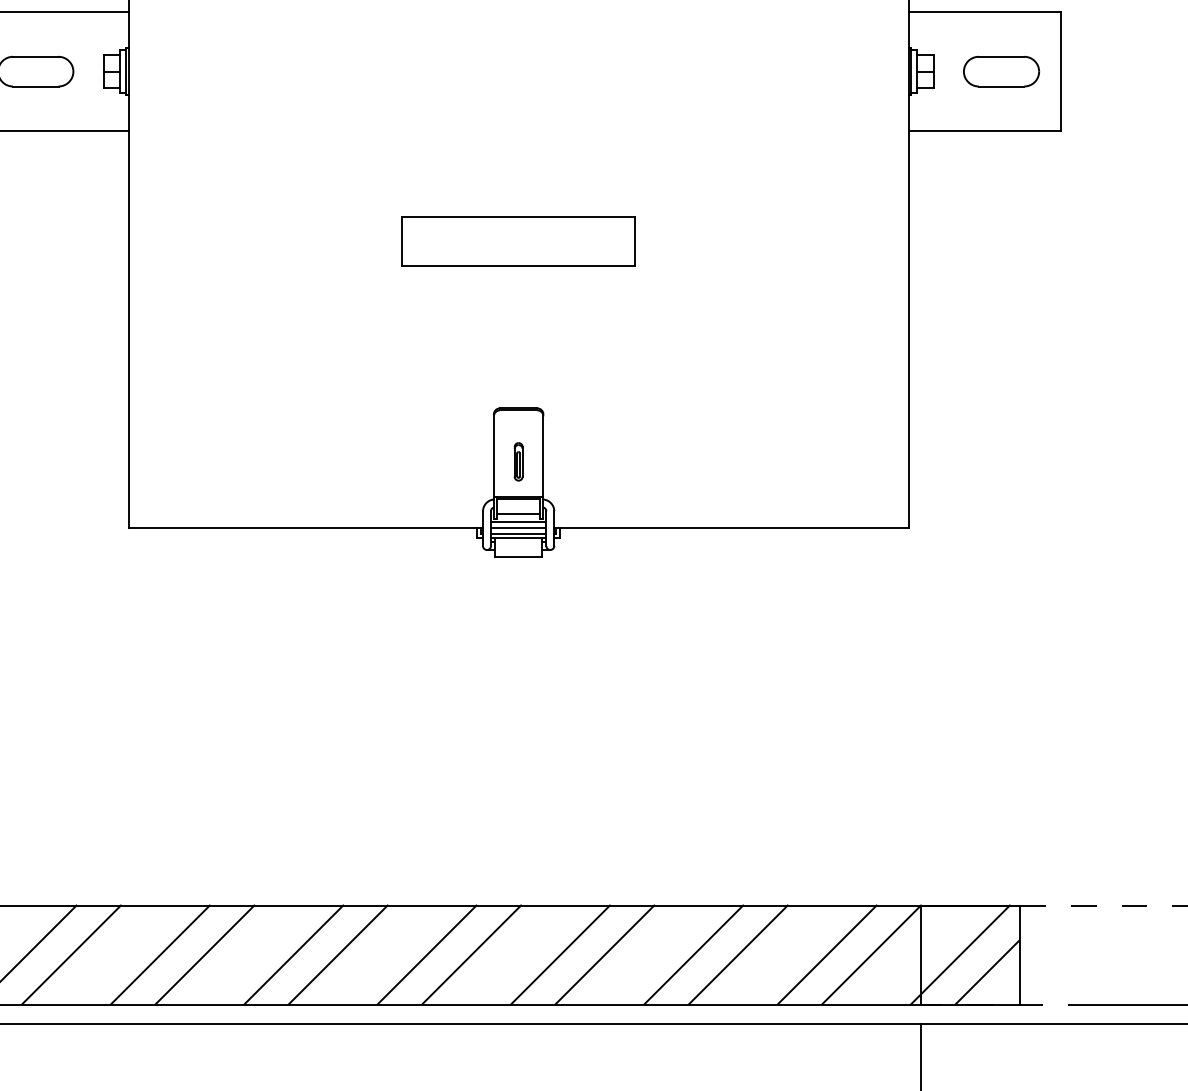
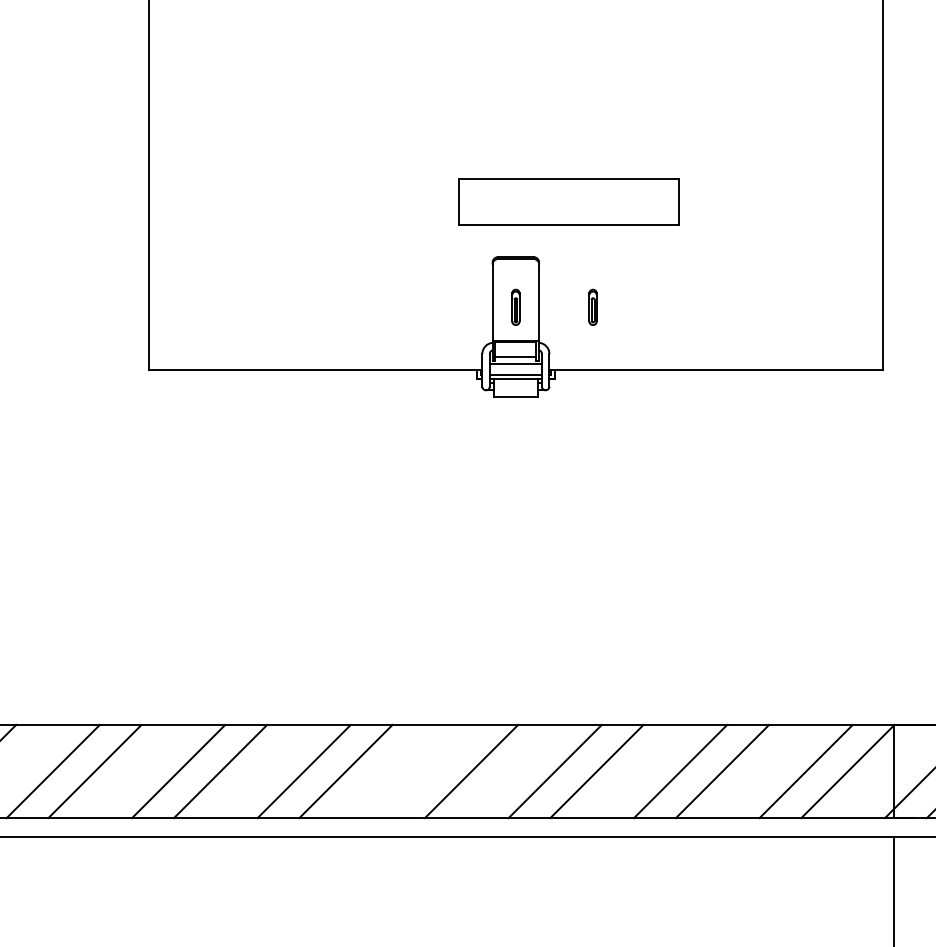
part: (518, 241) -> (568, 201), moved
part: (600, 461) -> (592, 307), added
line: (518, 528) -> (515, 370), removed
line: (426, 954) -> (429, 771), removed

